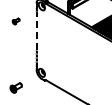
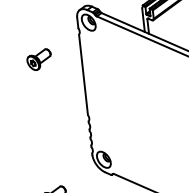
part: (15, 21) -> (37, 59), size x1.67
line: (36, 30) -> (83, 73), dashed -> solid

